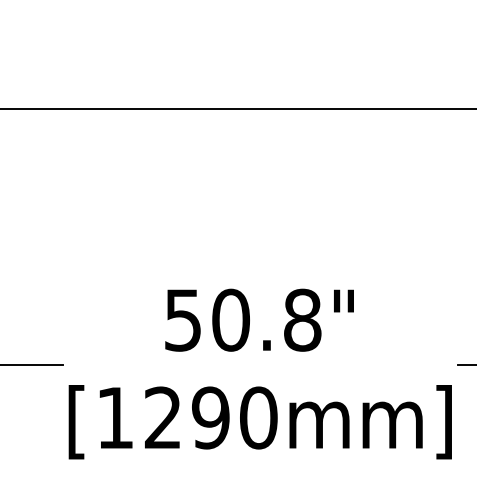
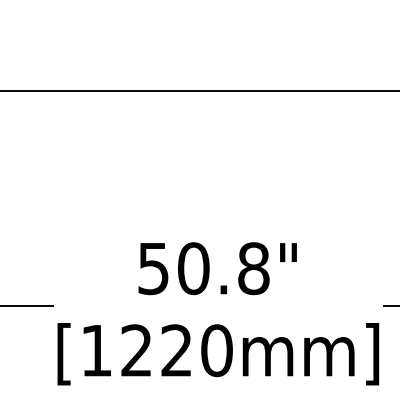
text: (210, 417) -> (176, 350), [1290mm] -> [1220mm]

